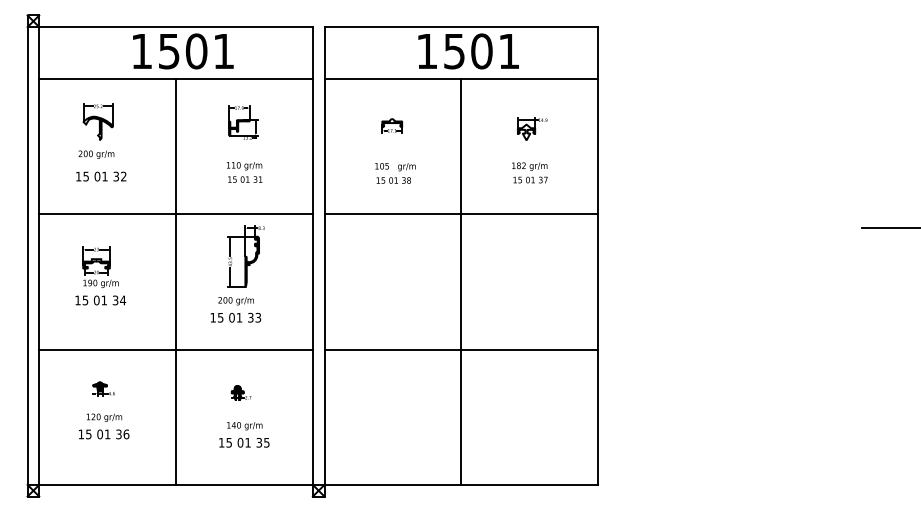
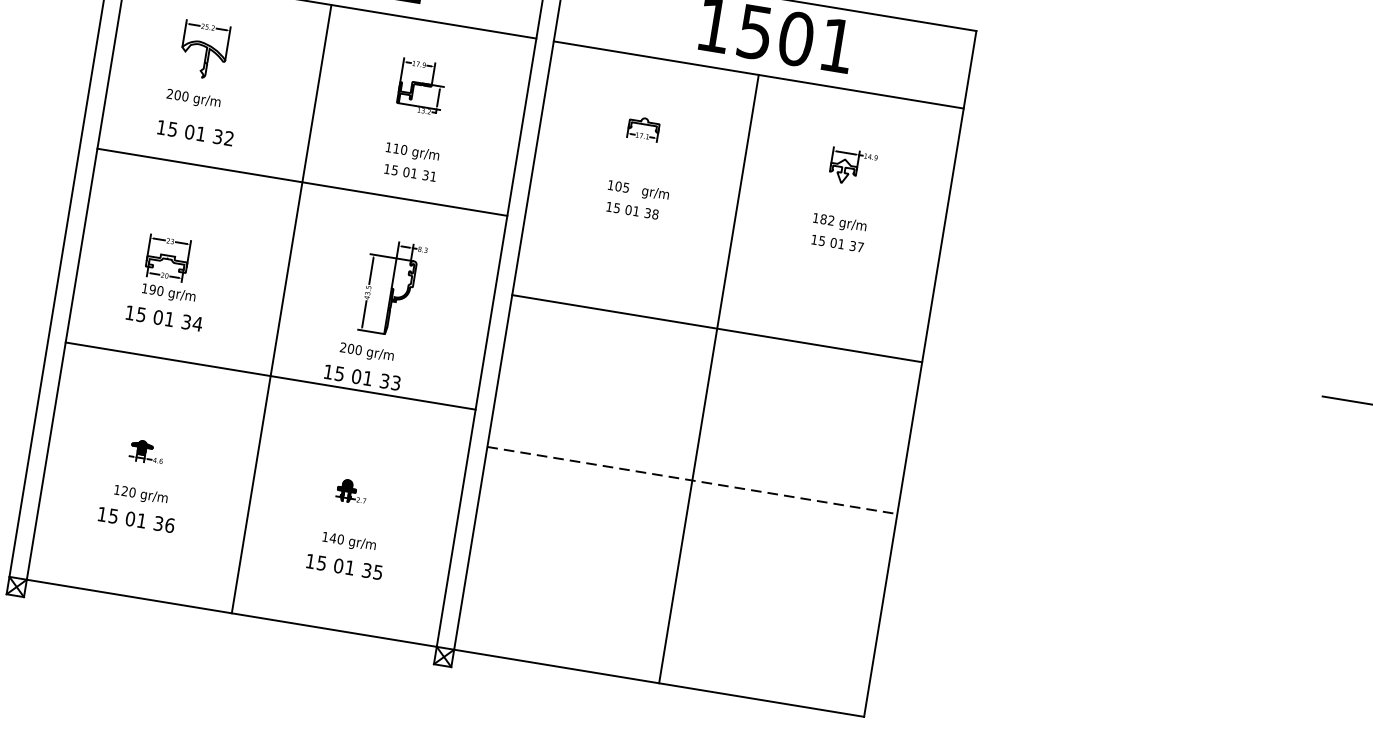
line: (175, 214) -> (301, 182), moved
line: (461, 214) -> (717, 329), moved
line: (175, 349) -> (269, 375), moved
line: (461, 349) -> (692, 480), solid -> dashed

